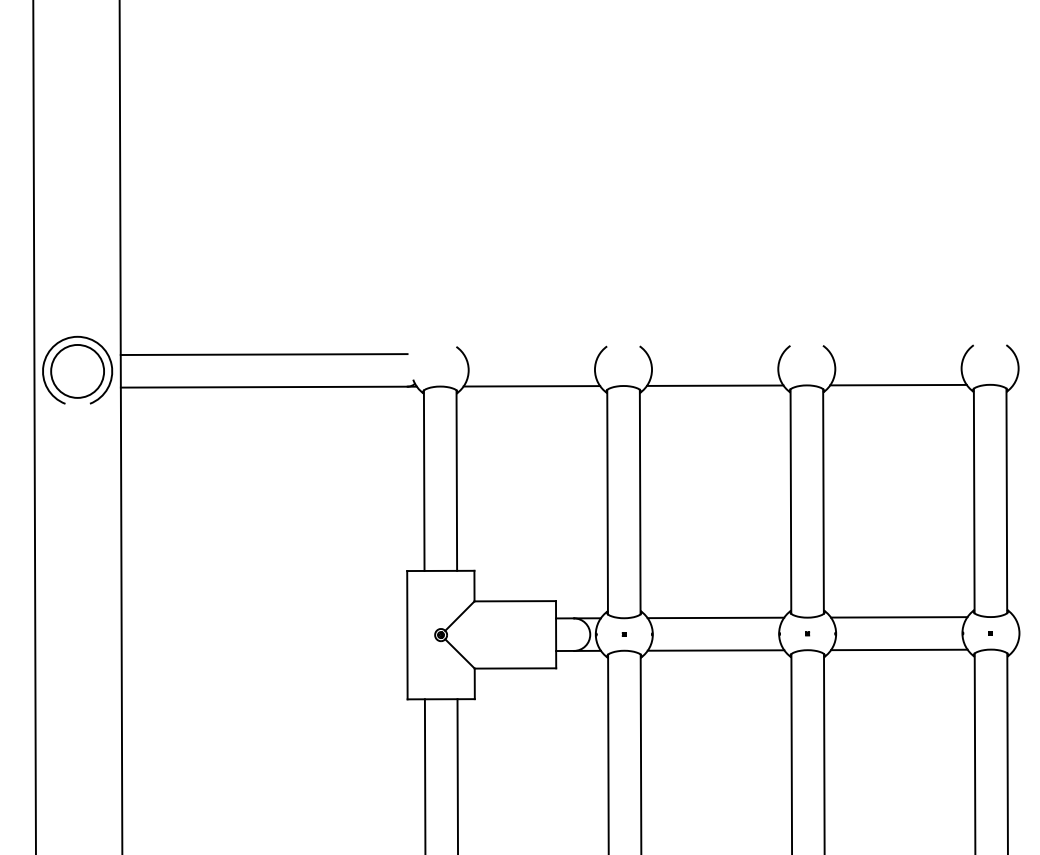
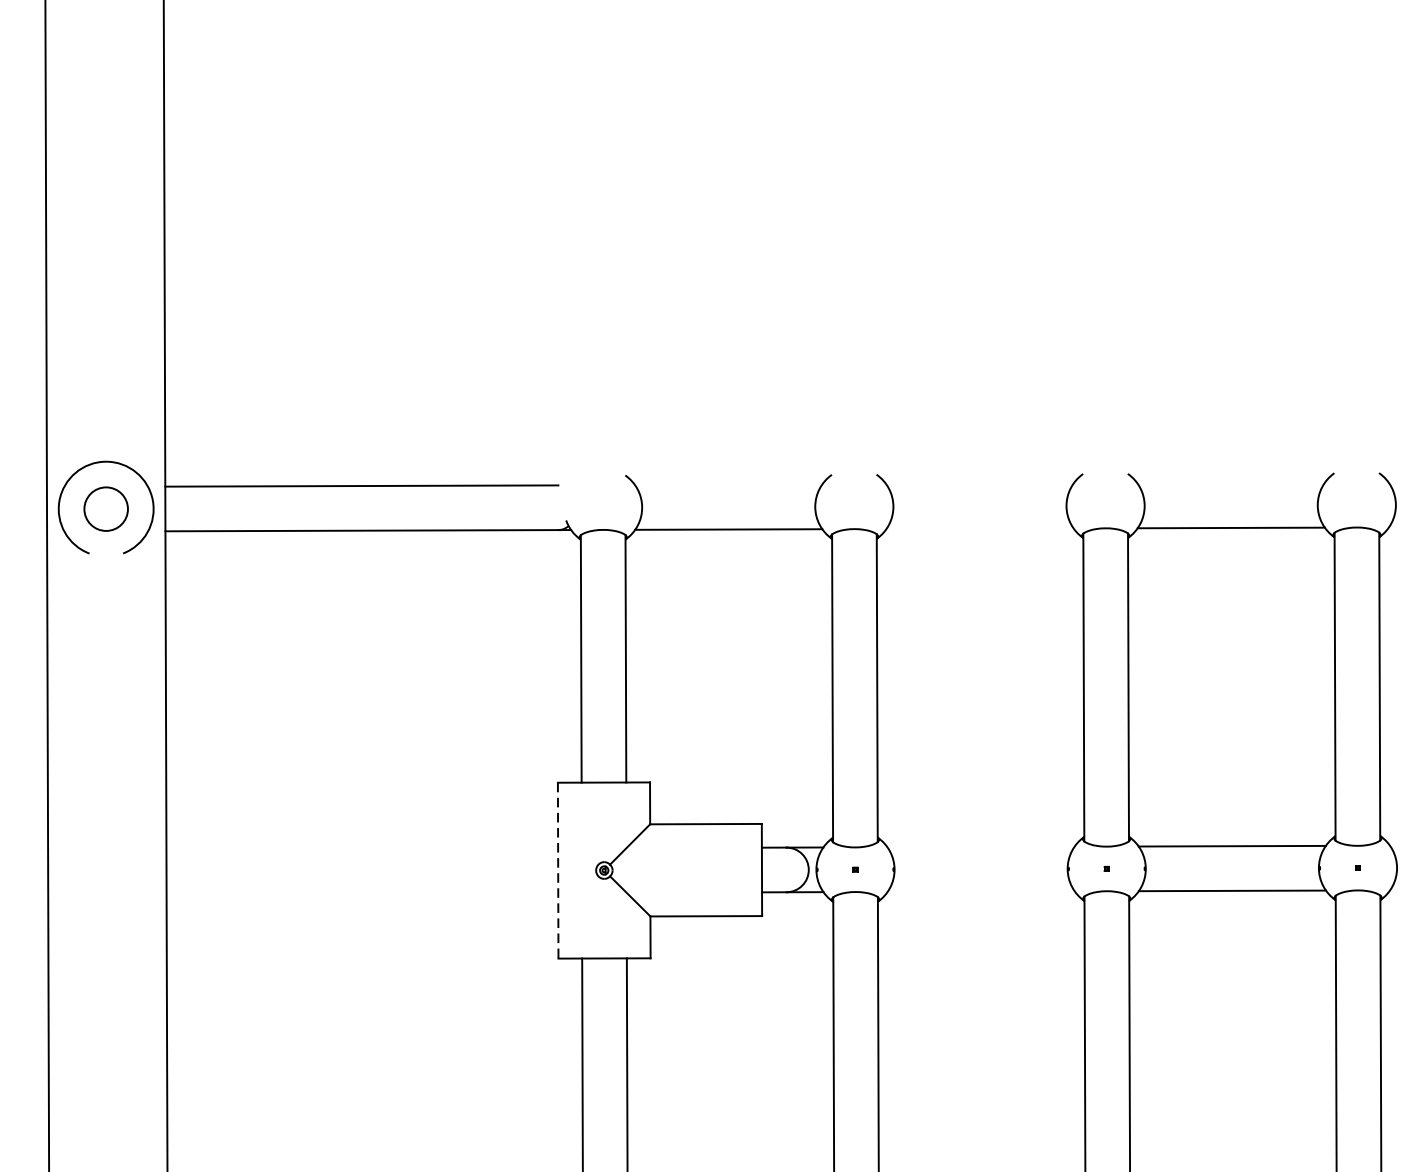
circle: (77, 370) -> (106, 507), size x0.6
line: (714, 385) -> (979, 528), removed
line: (715, 617) -> (980, 846), removed
line: (407, 635) -> (558, 871), solid -> dashed
line: (715, 650) -> (980, 891), removed

